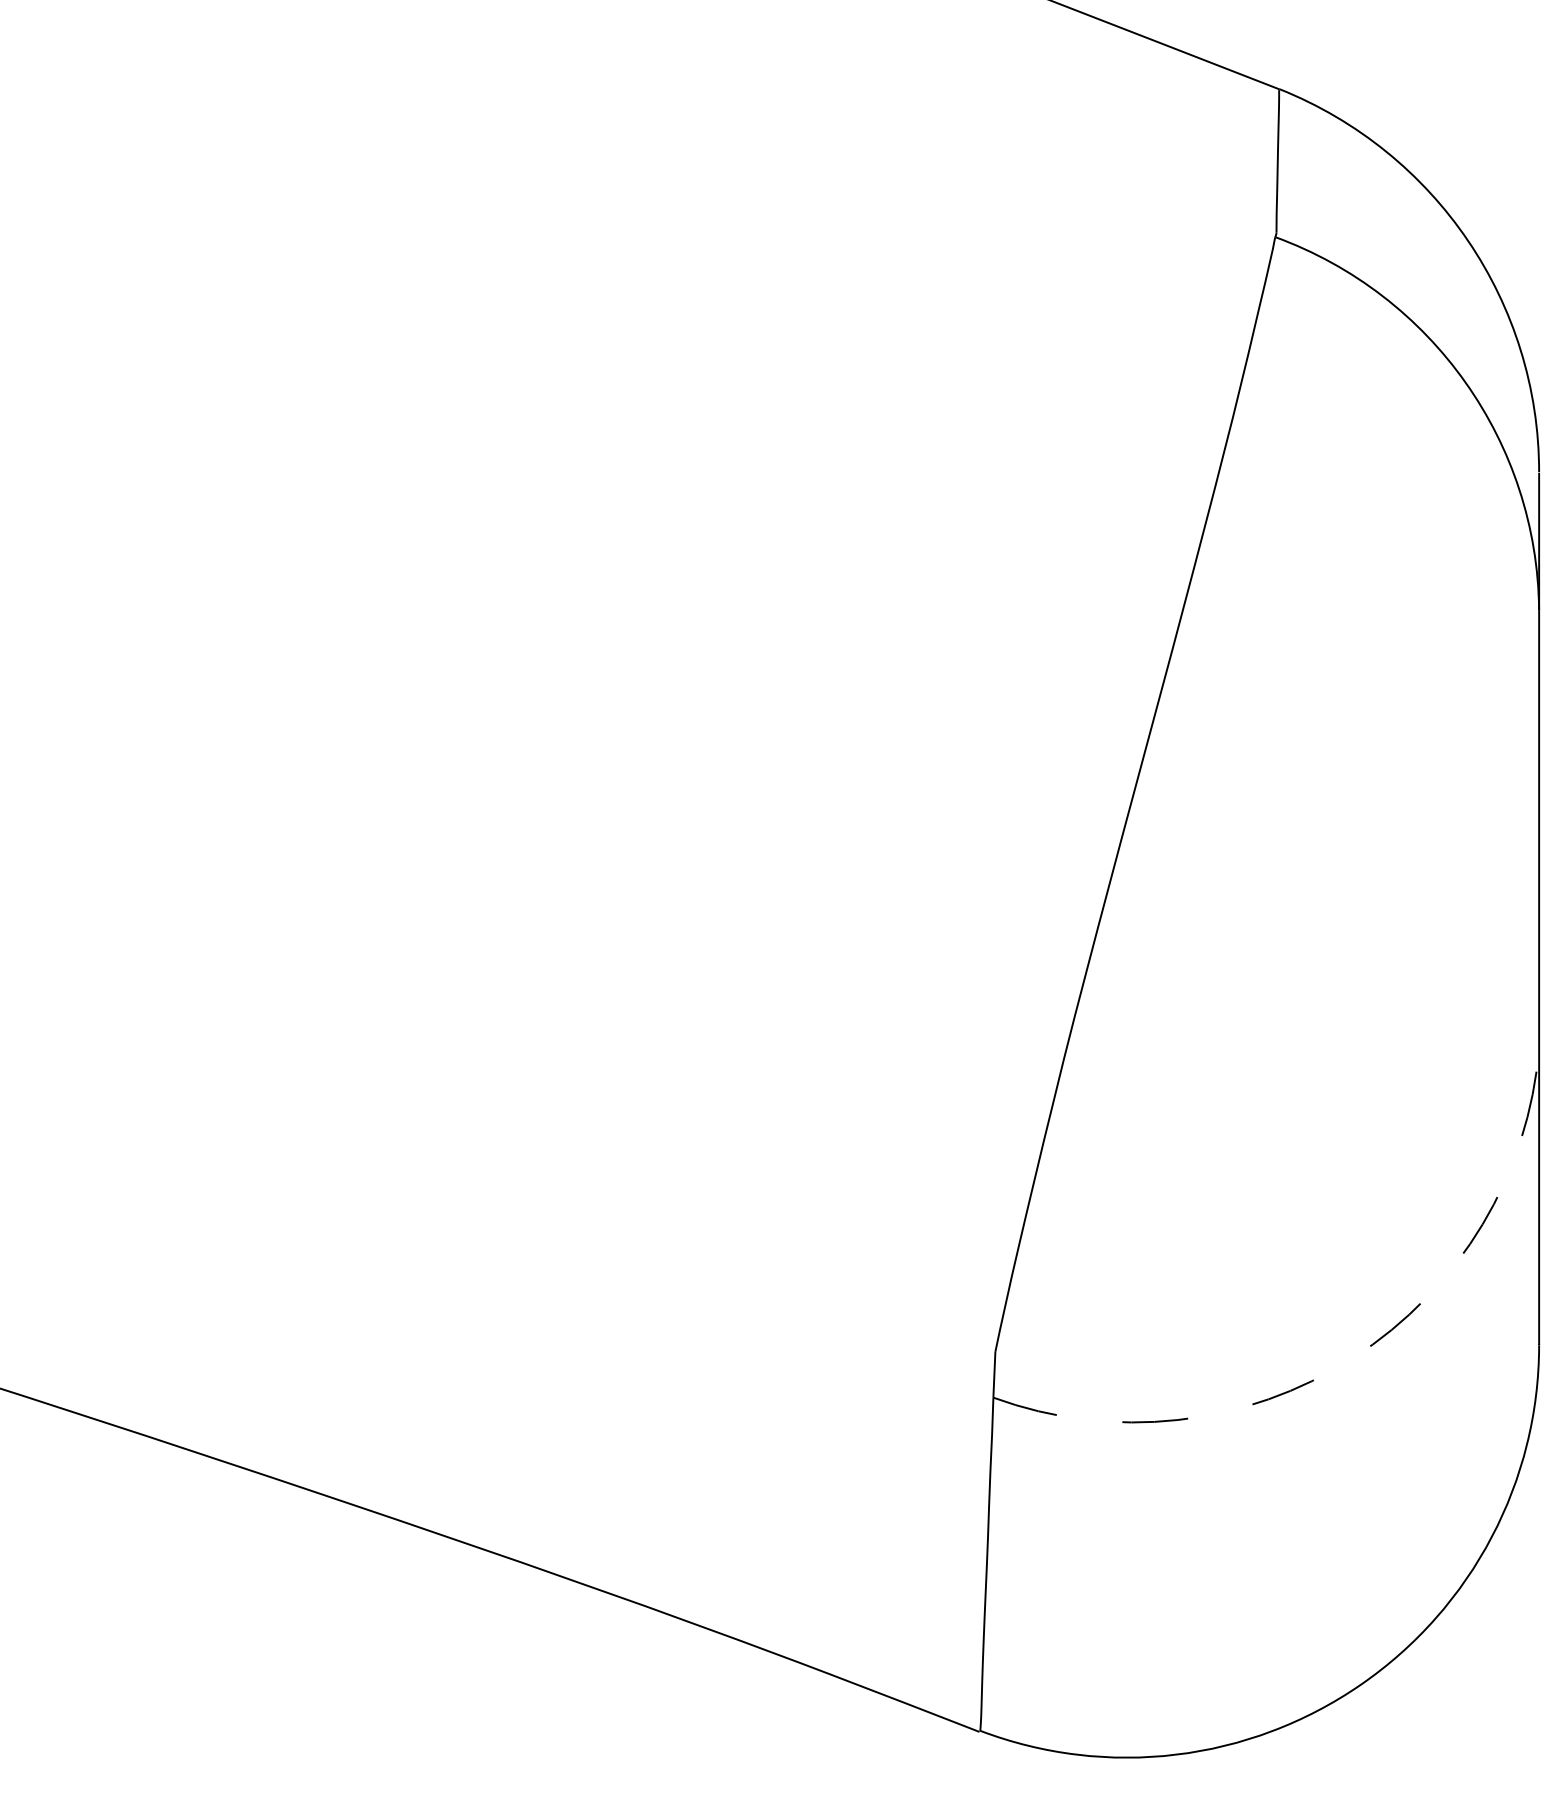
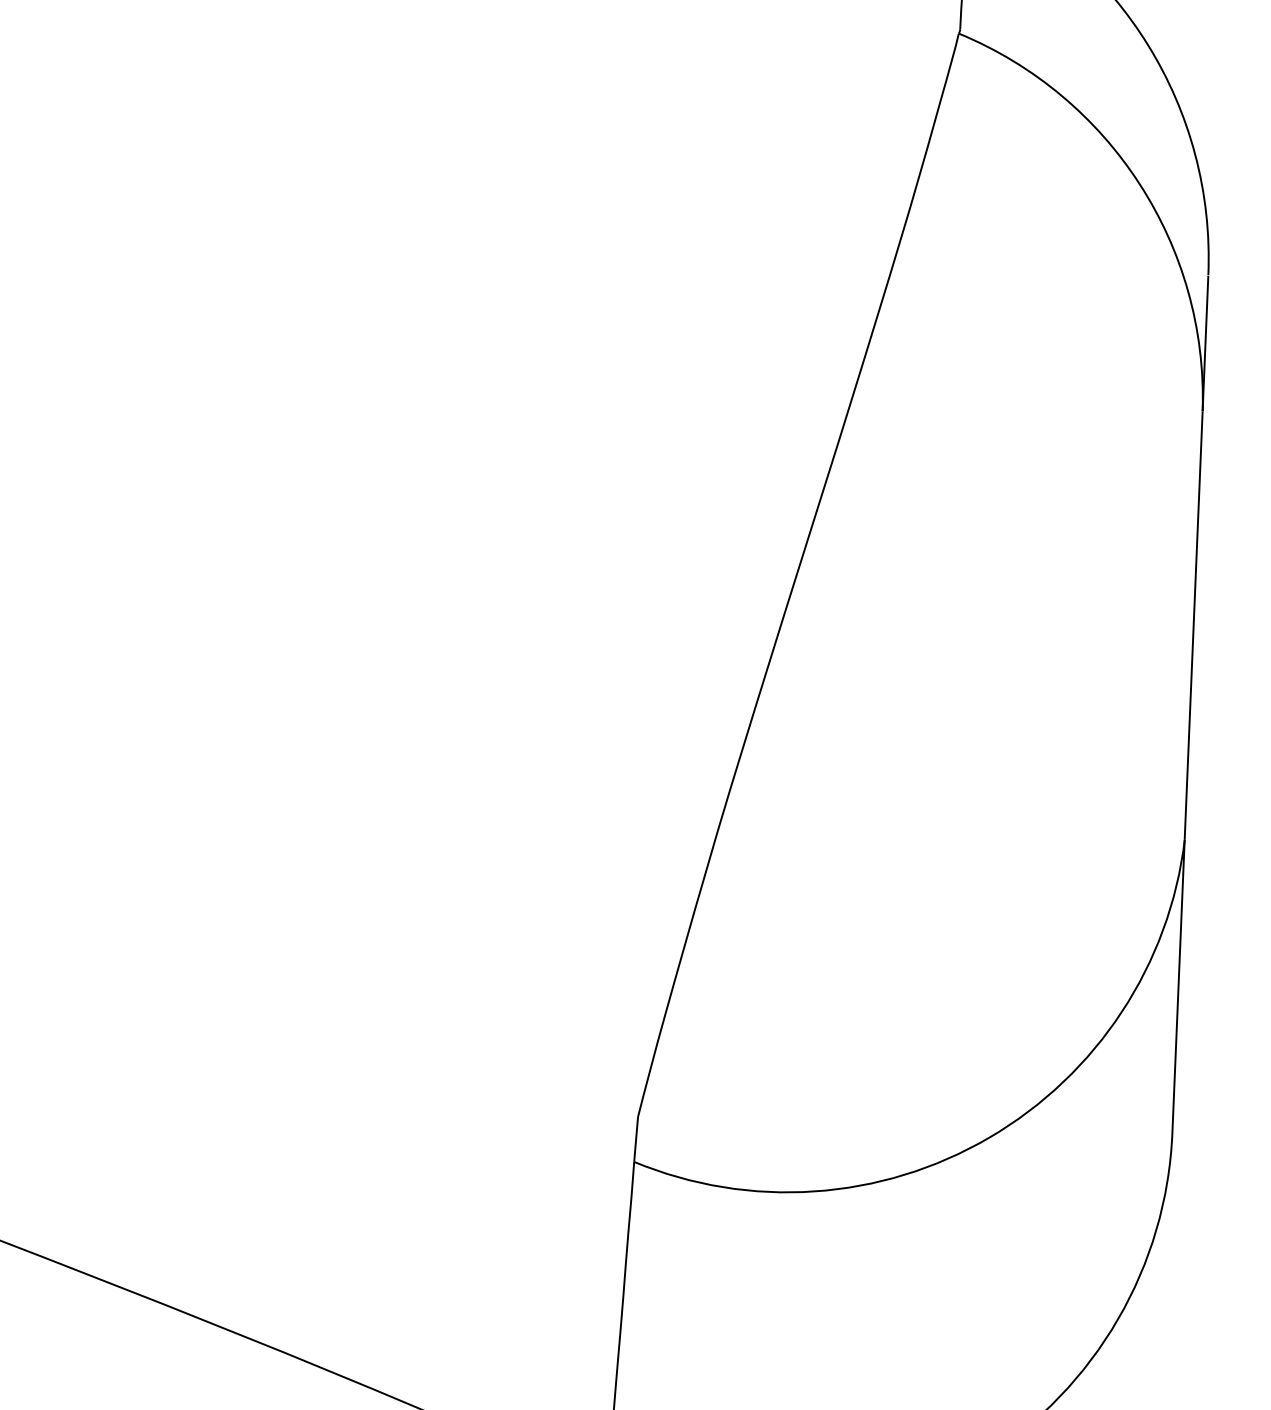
arc: (1353, 1357) -> (989, 1137), dashed -> solid

